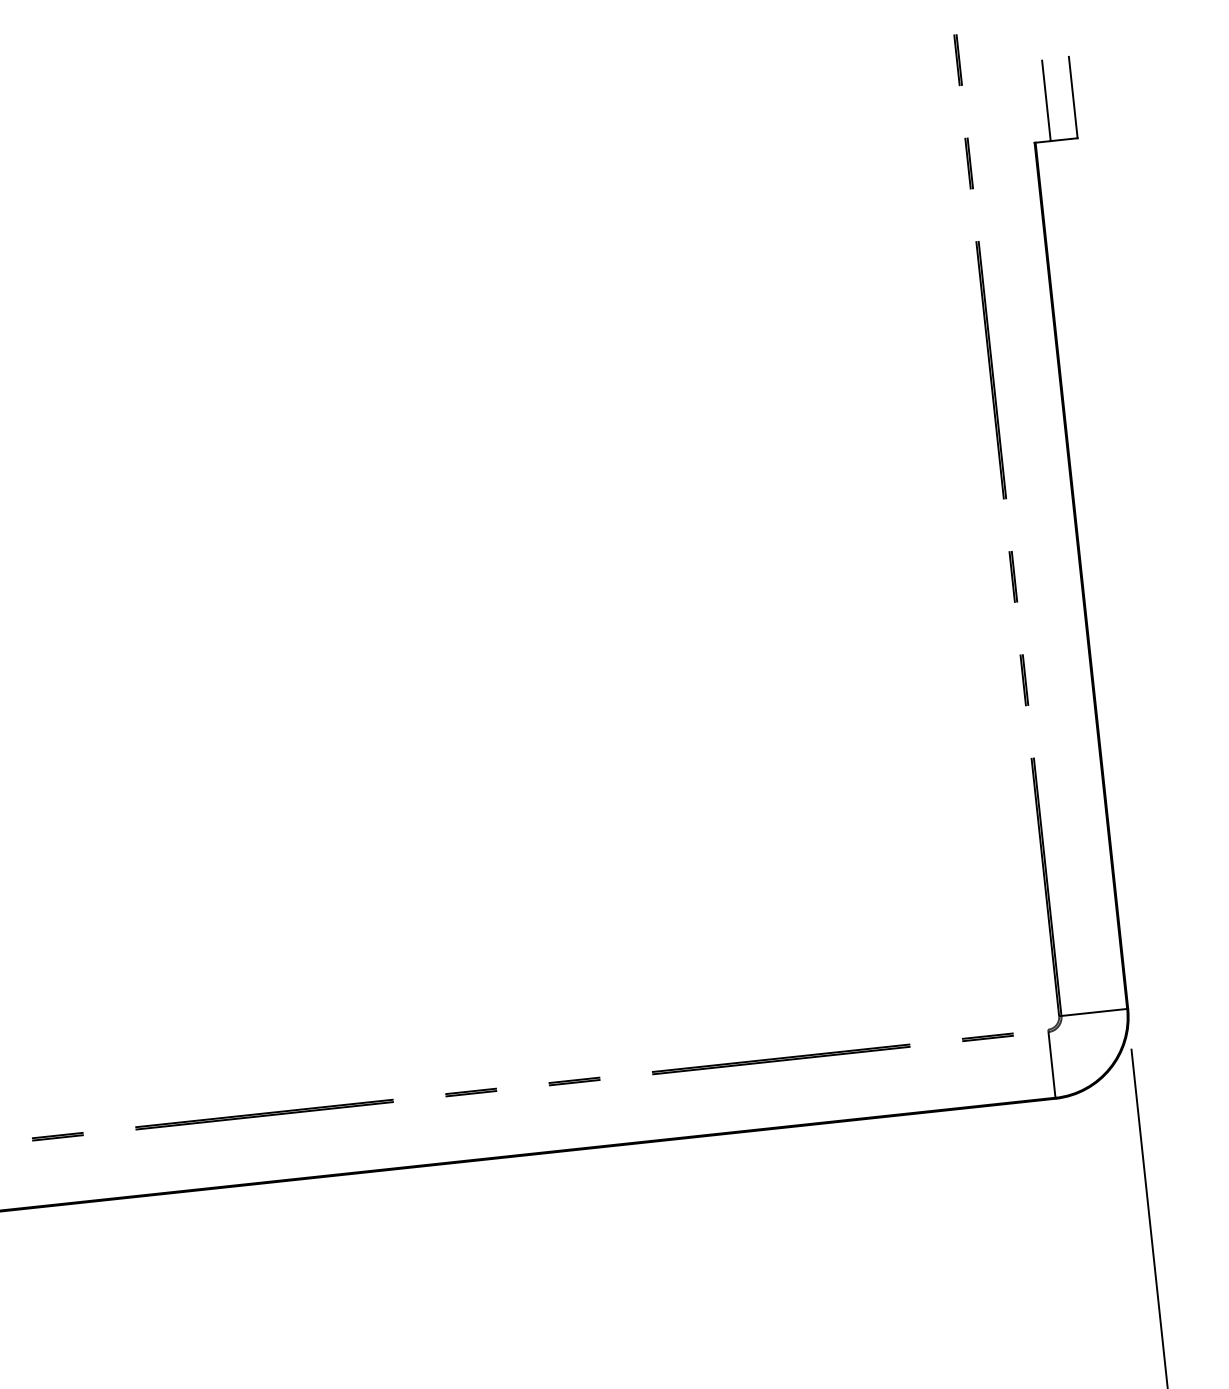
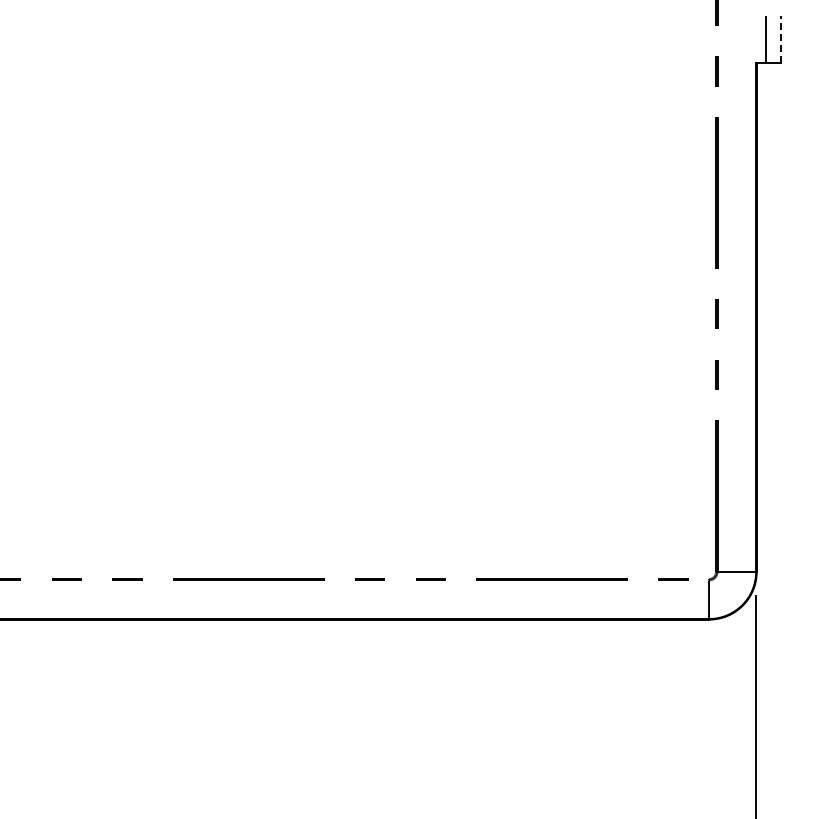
line: (1073, 97) -> (781, 39), solid -> dashed

